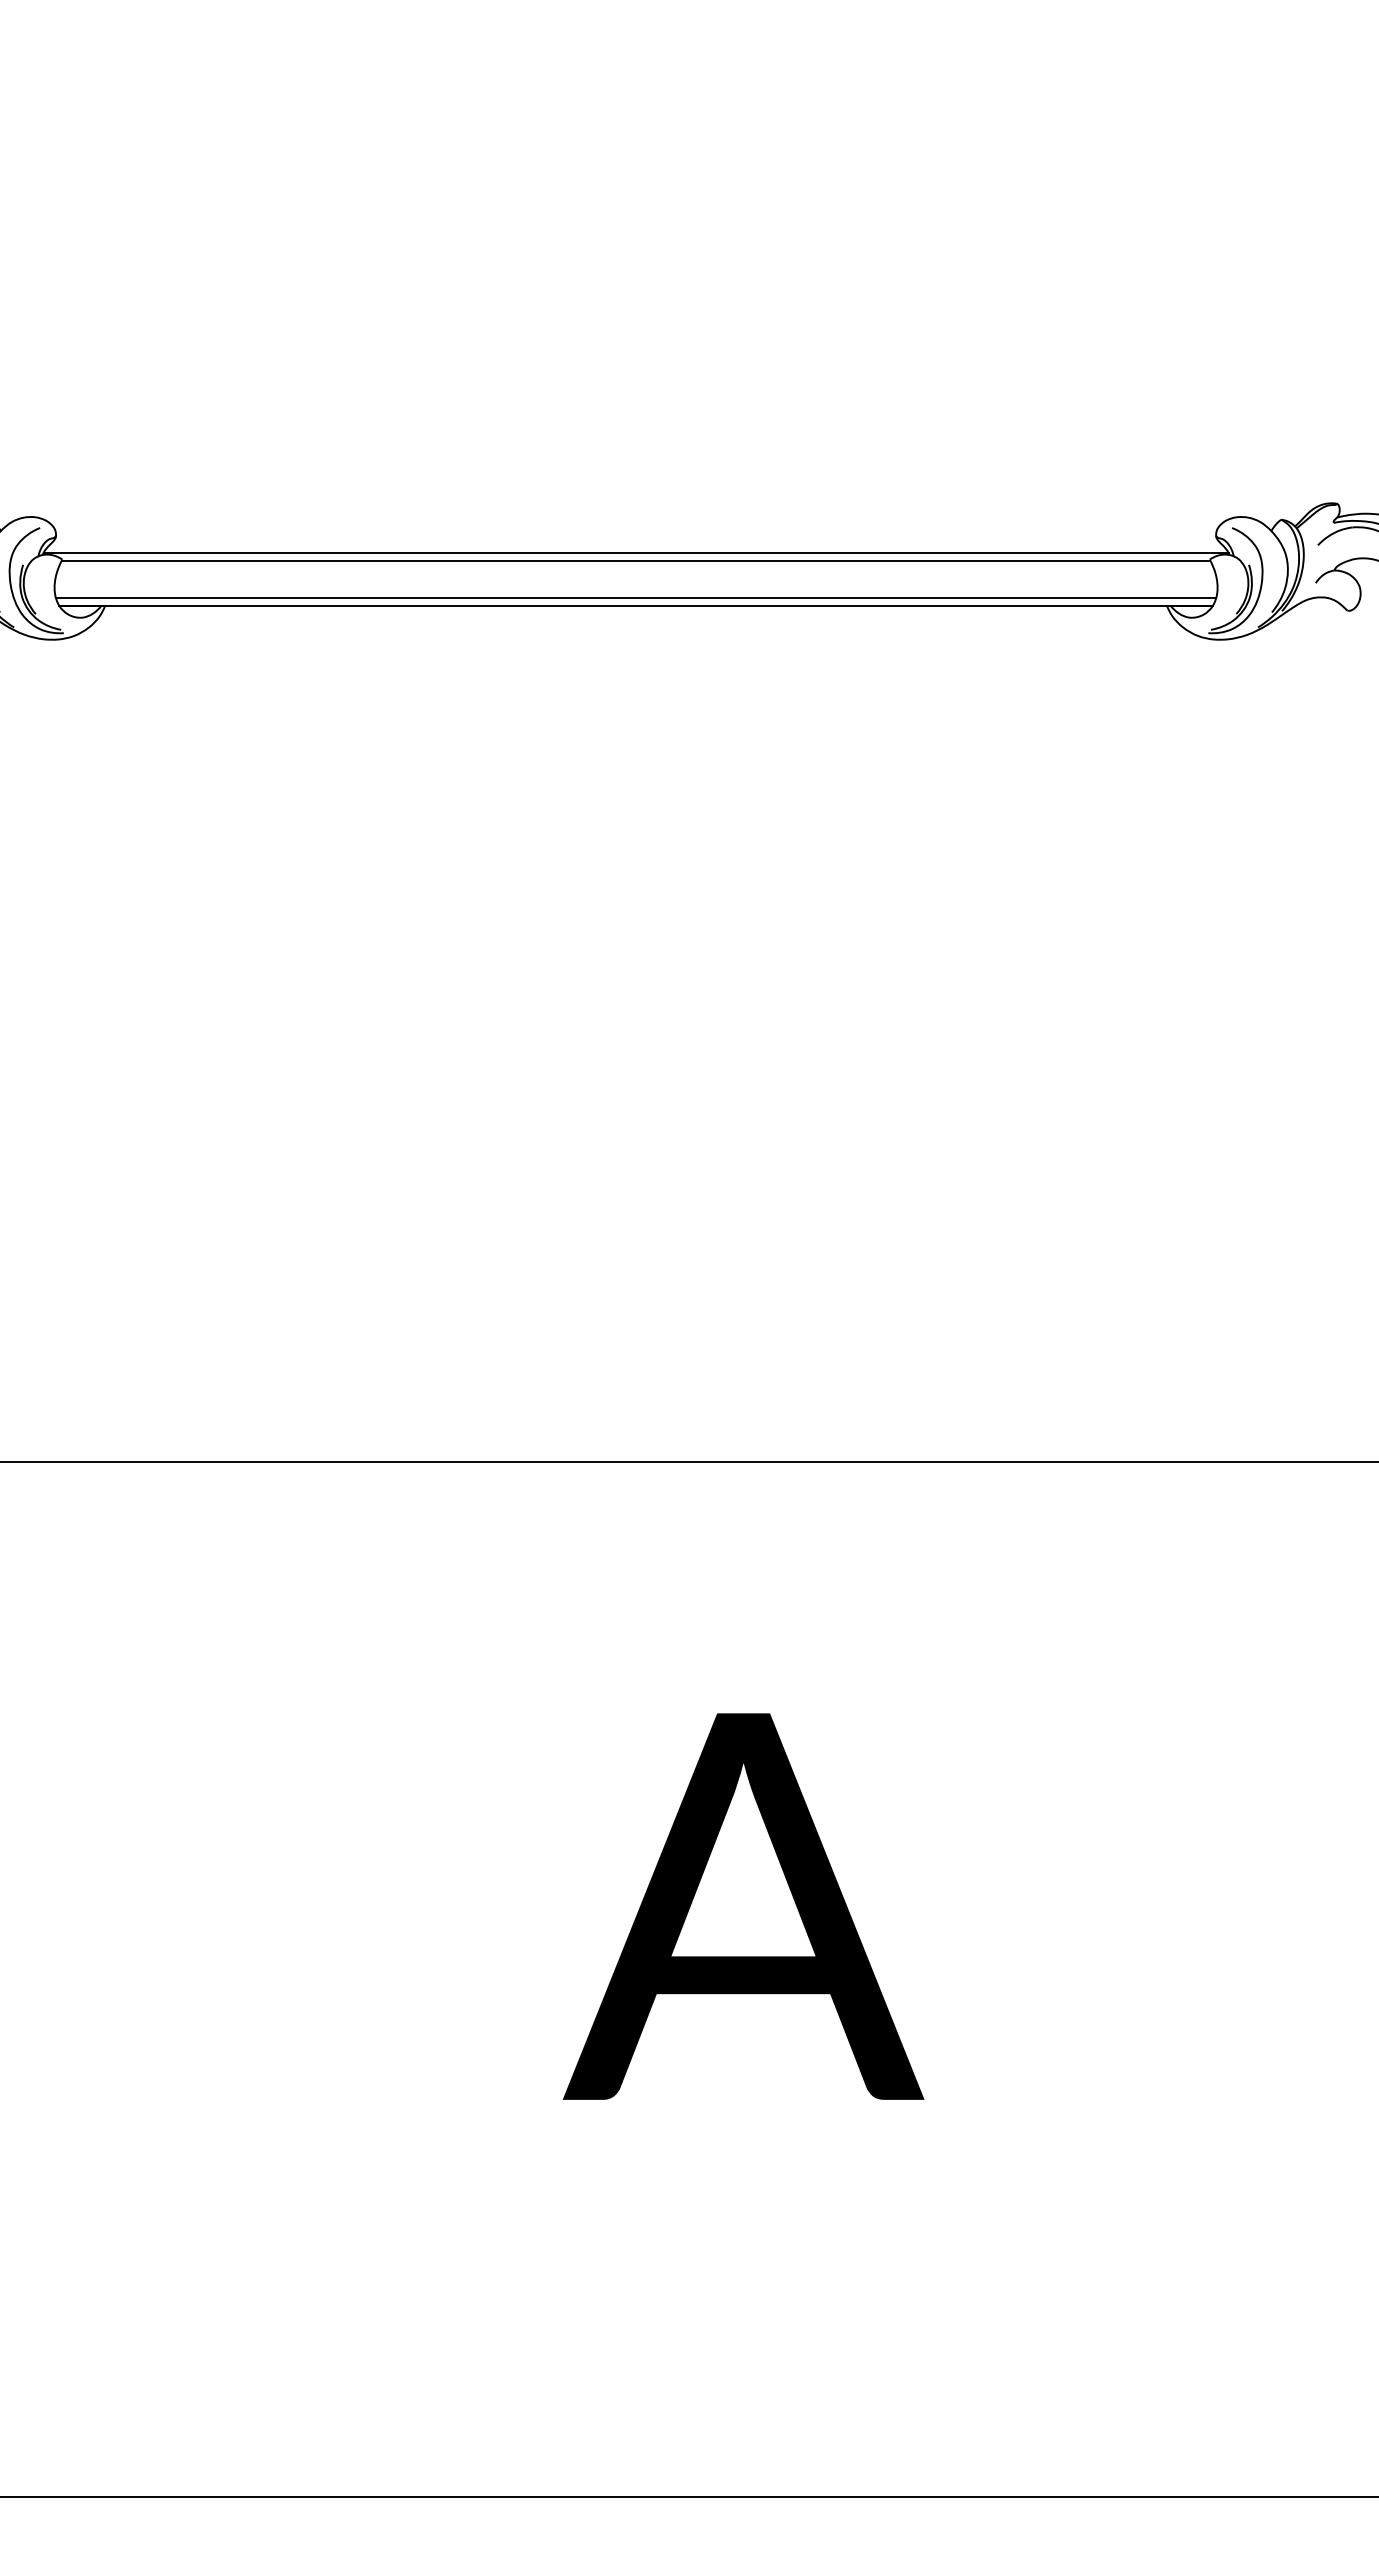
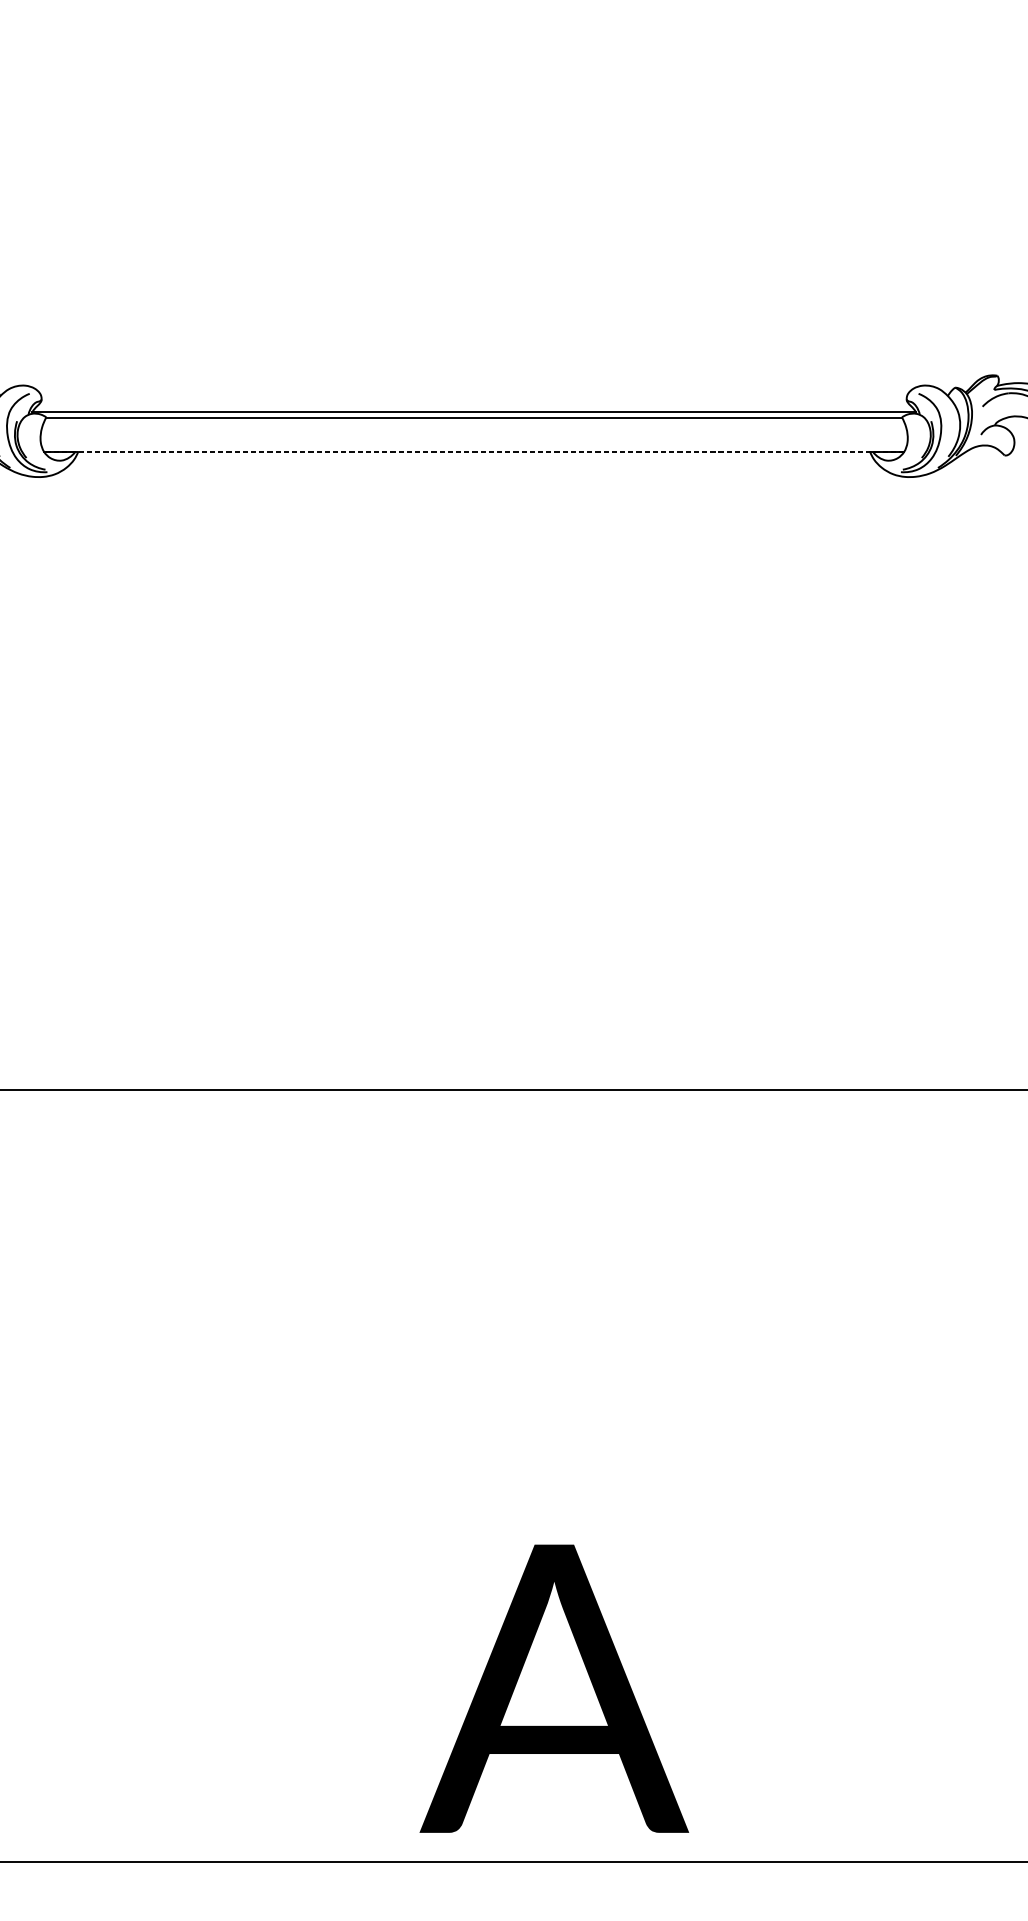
line: (635, 598) -> (473, 446), removed
line: (636, 606) -> (474, 452), solid -> dashed
text: (743, 1906) -> (554, 1688), moved

